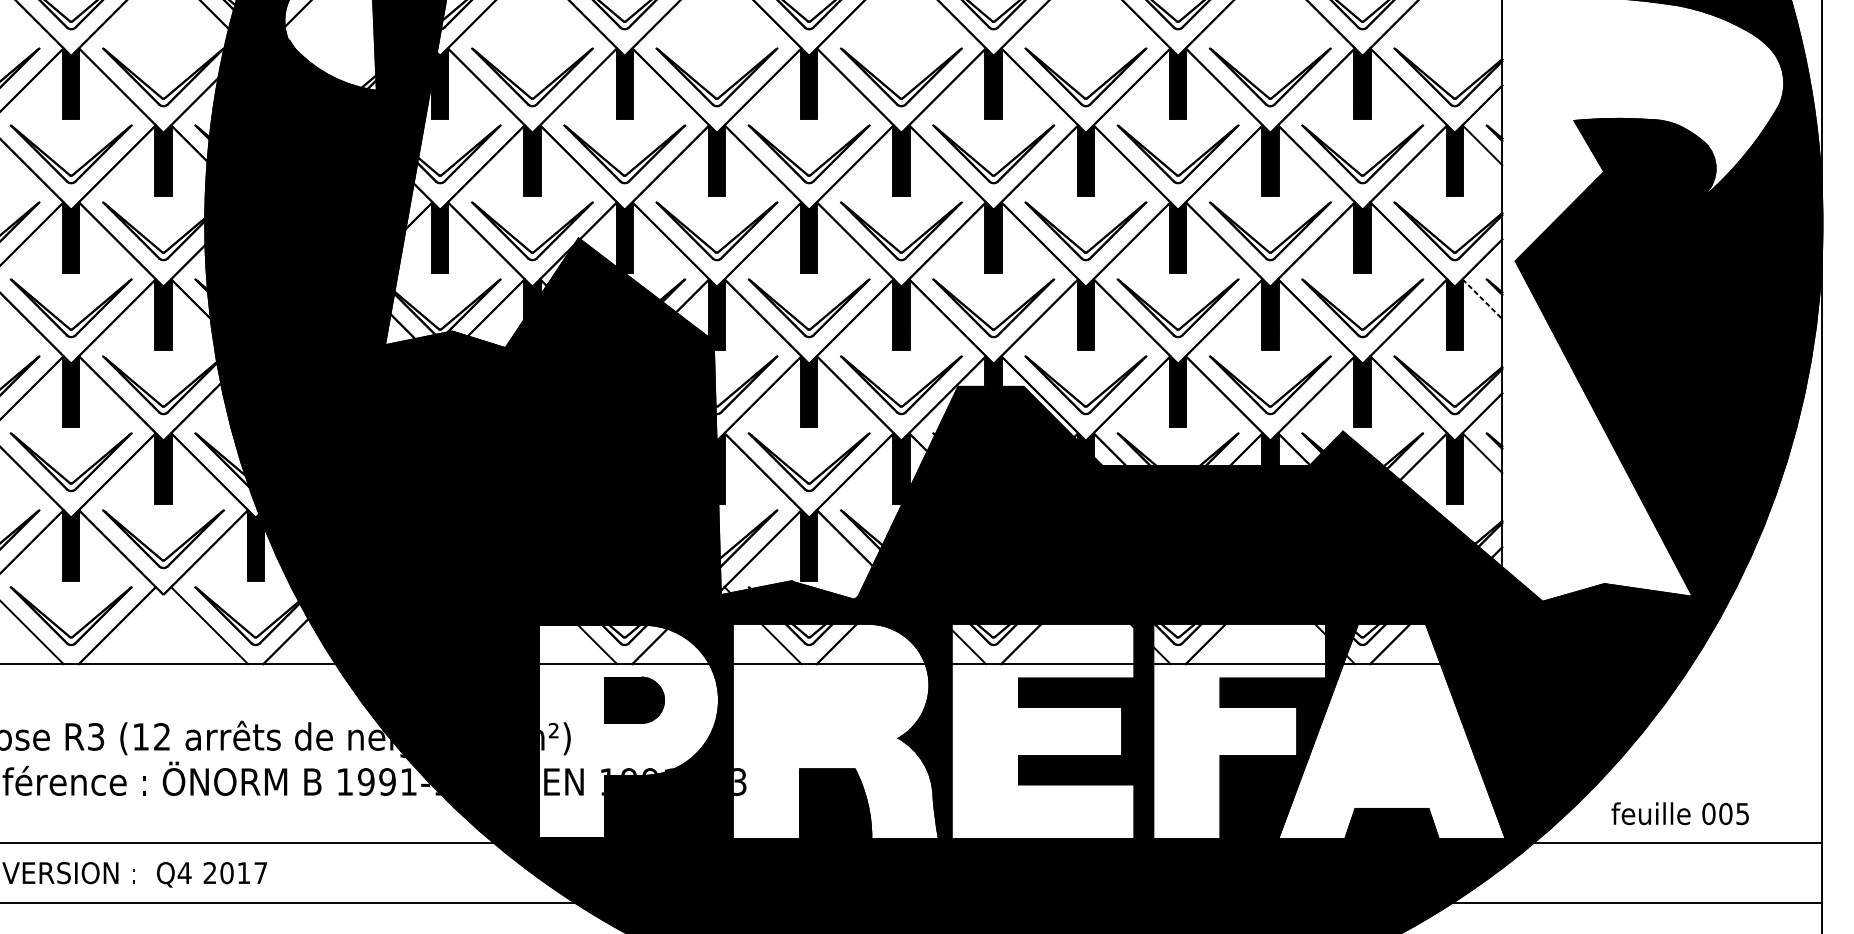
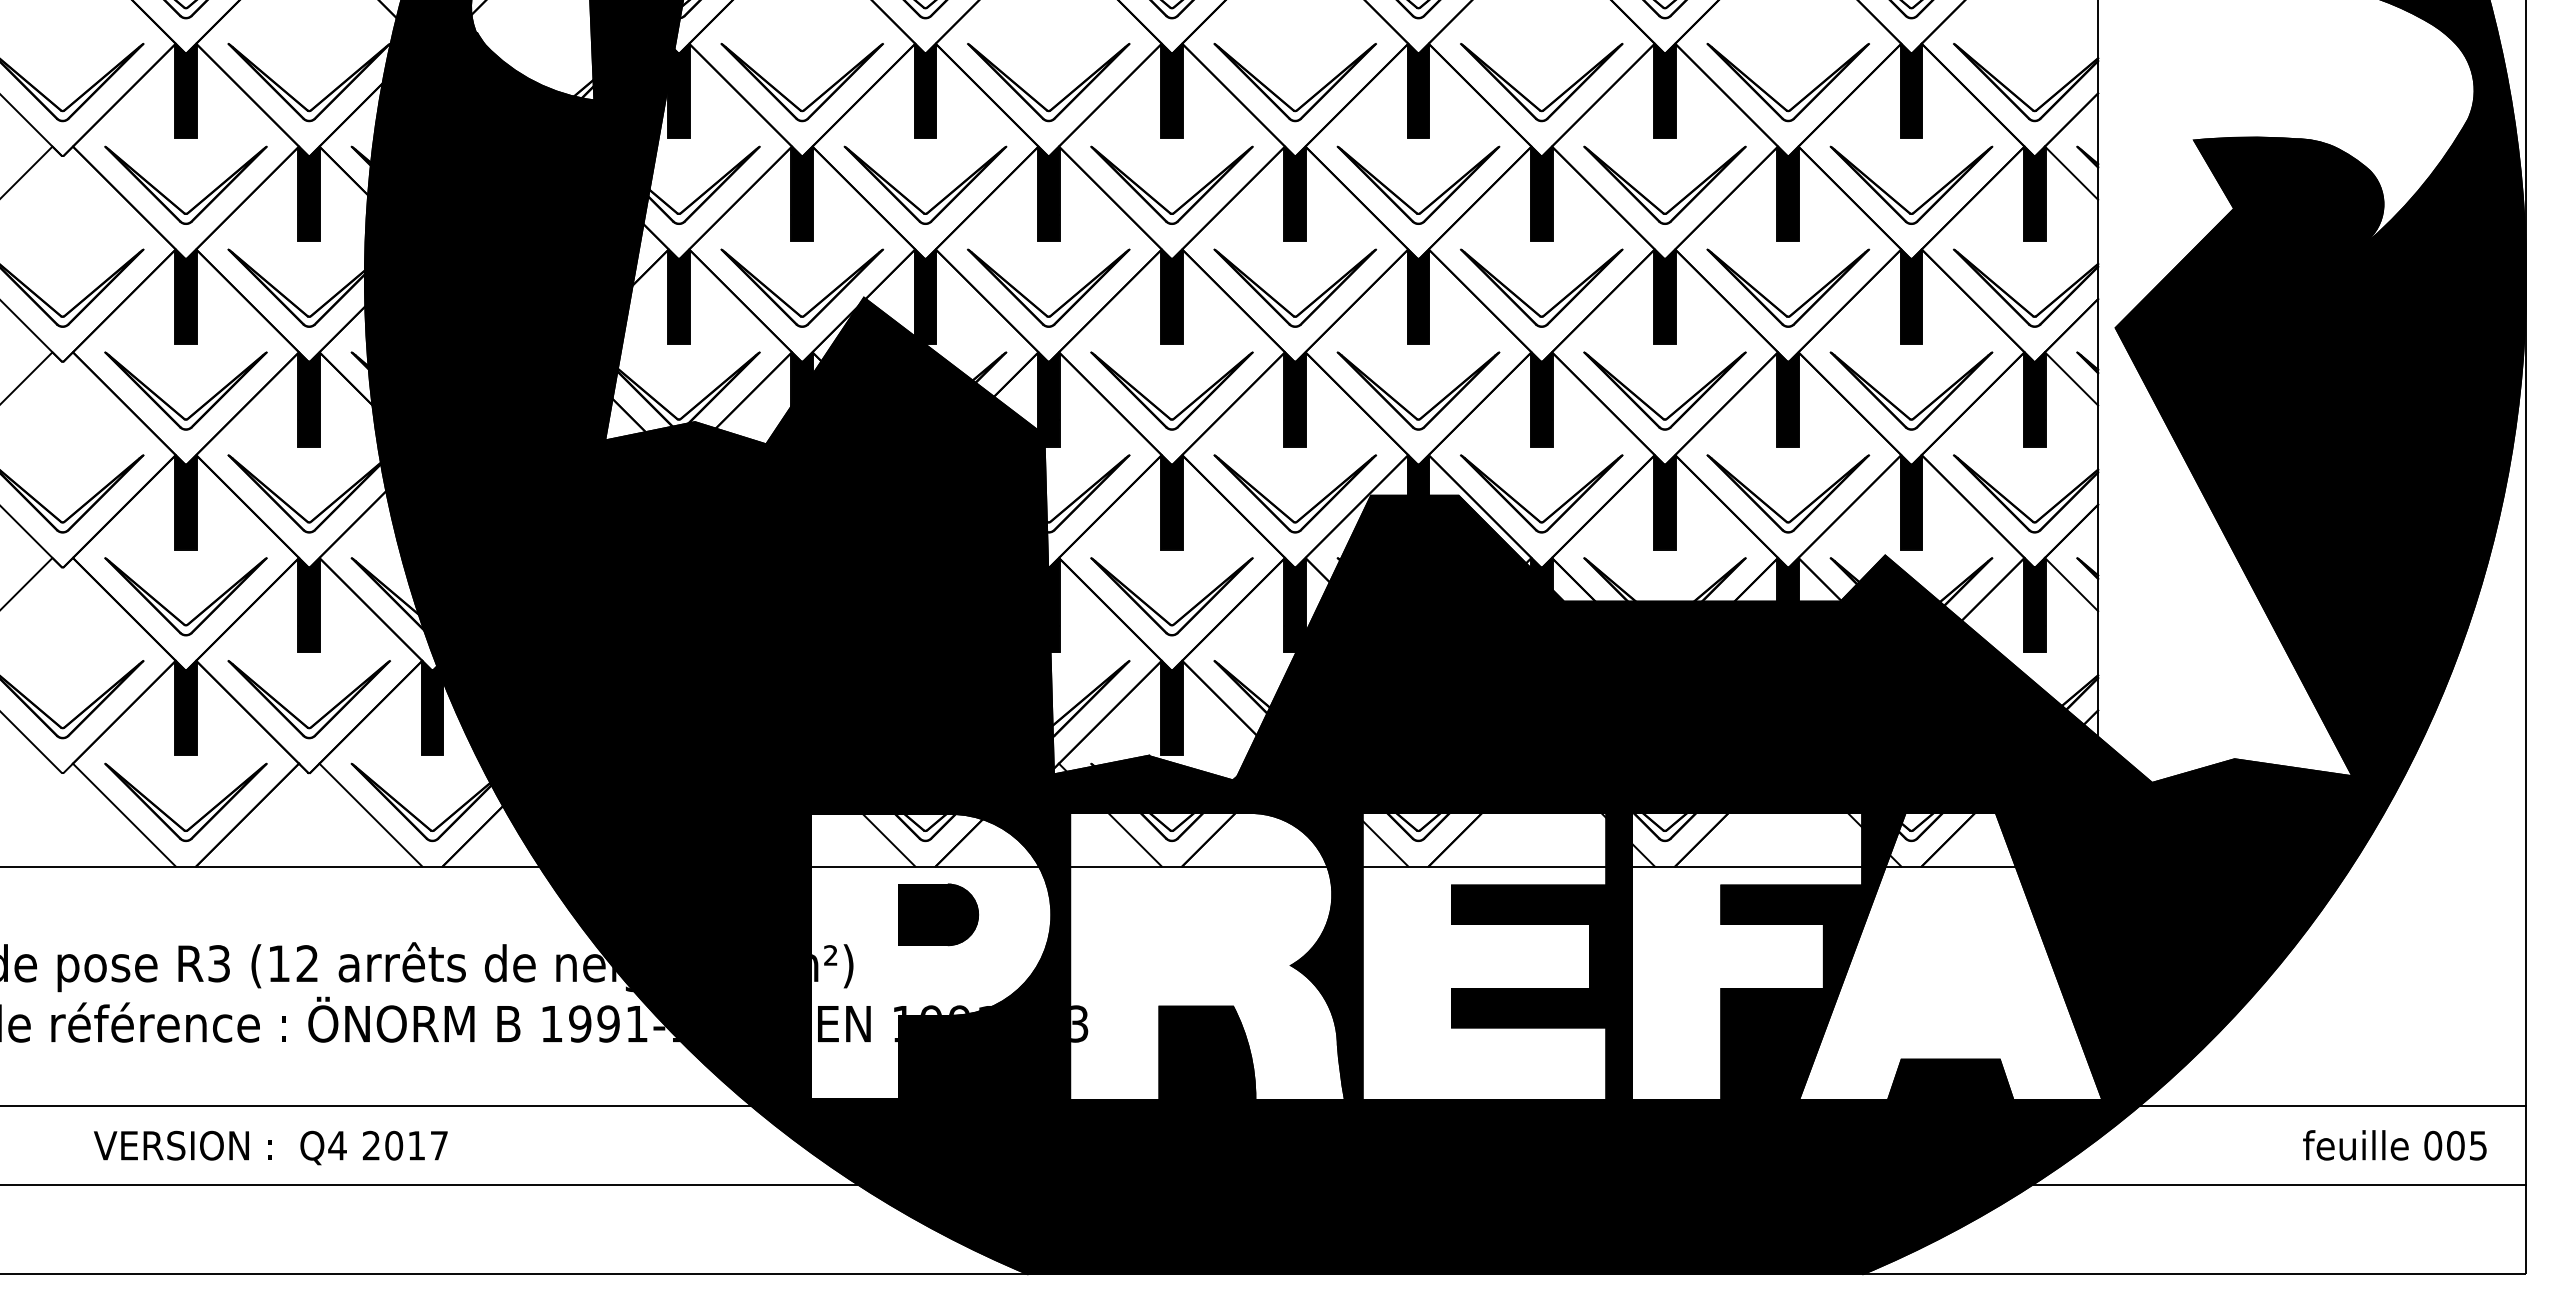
line: (1482, 298) -> (2071, 378), dashed -> solid
text: (1679, 813) -> (2394, 1145), moved

